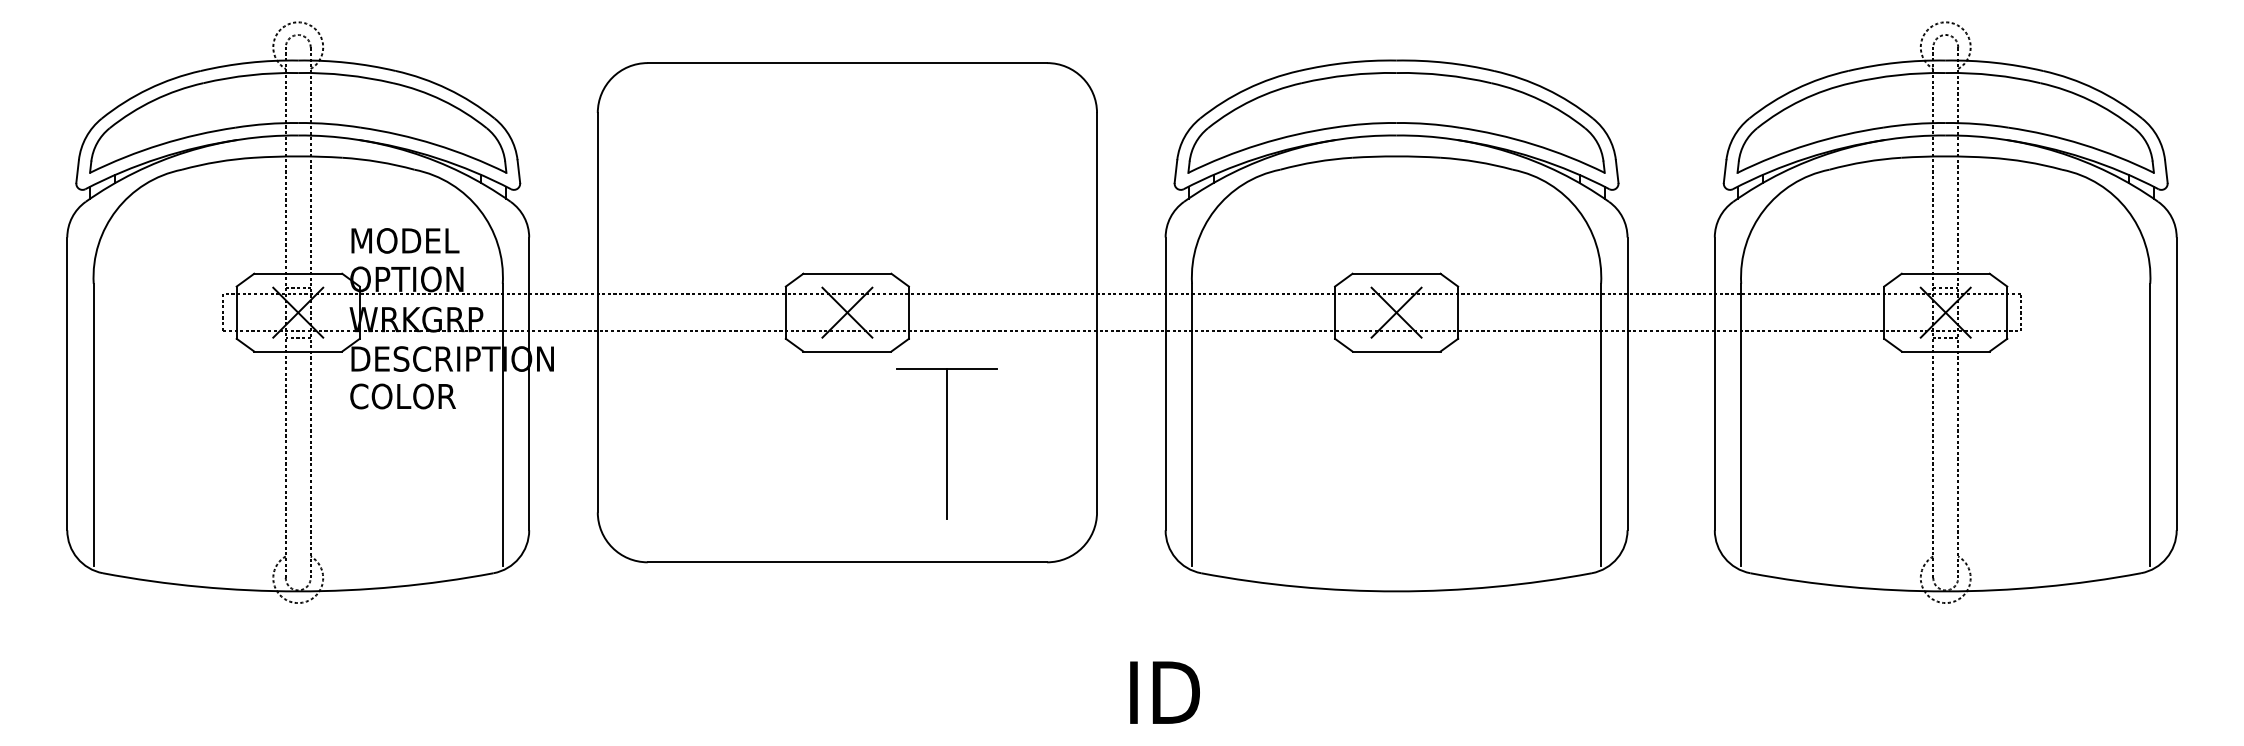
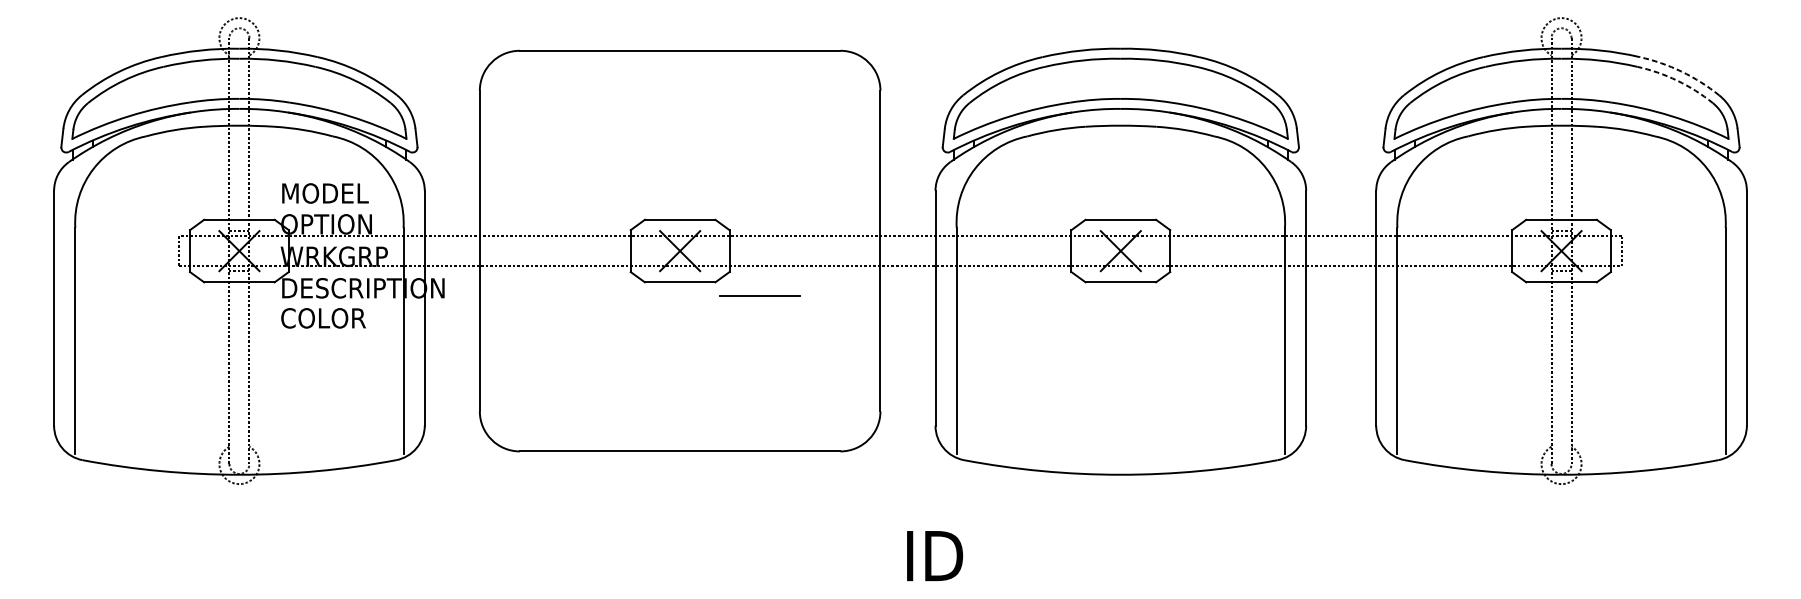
arc: (2095, 89) -> (1681, 71), solid -> dashed
arc: (2089, 100) -> (1676, 80), solid -> dashed
line: (947, 443) -> (760, 356), removed

